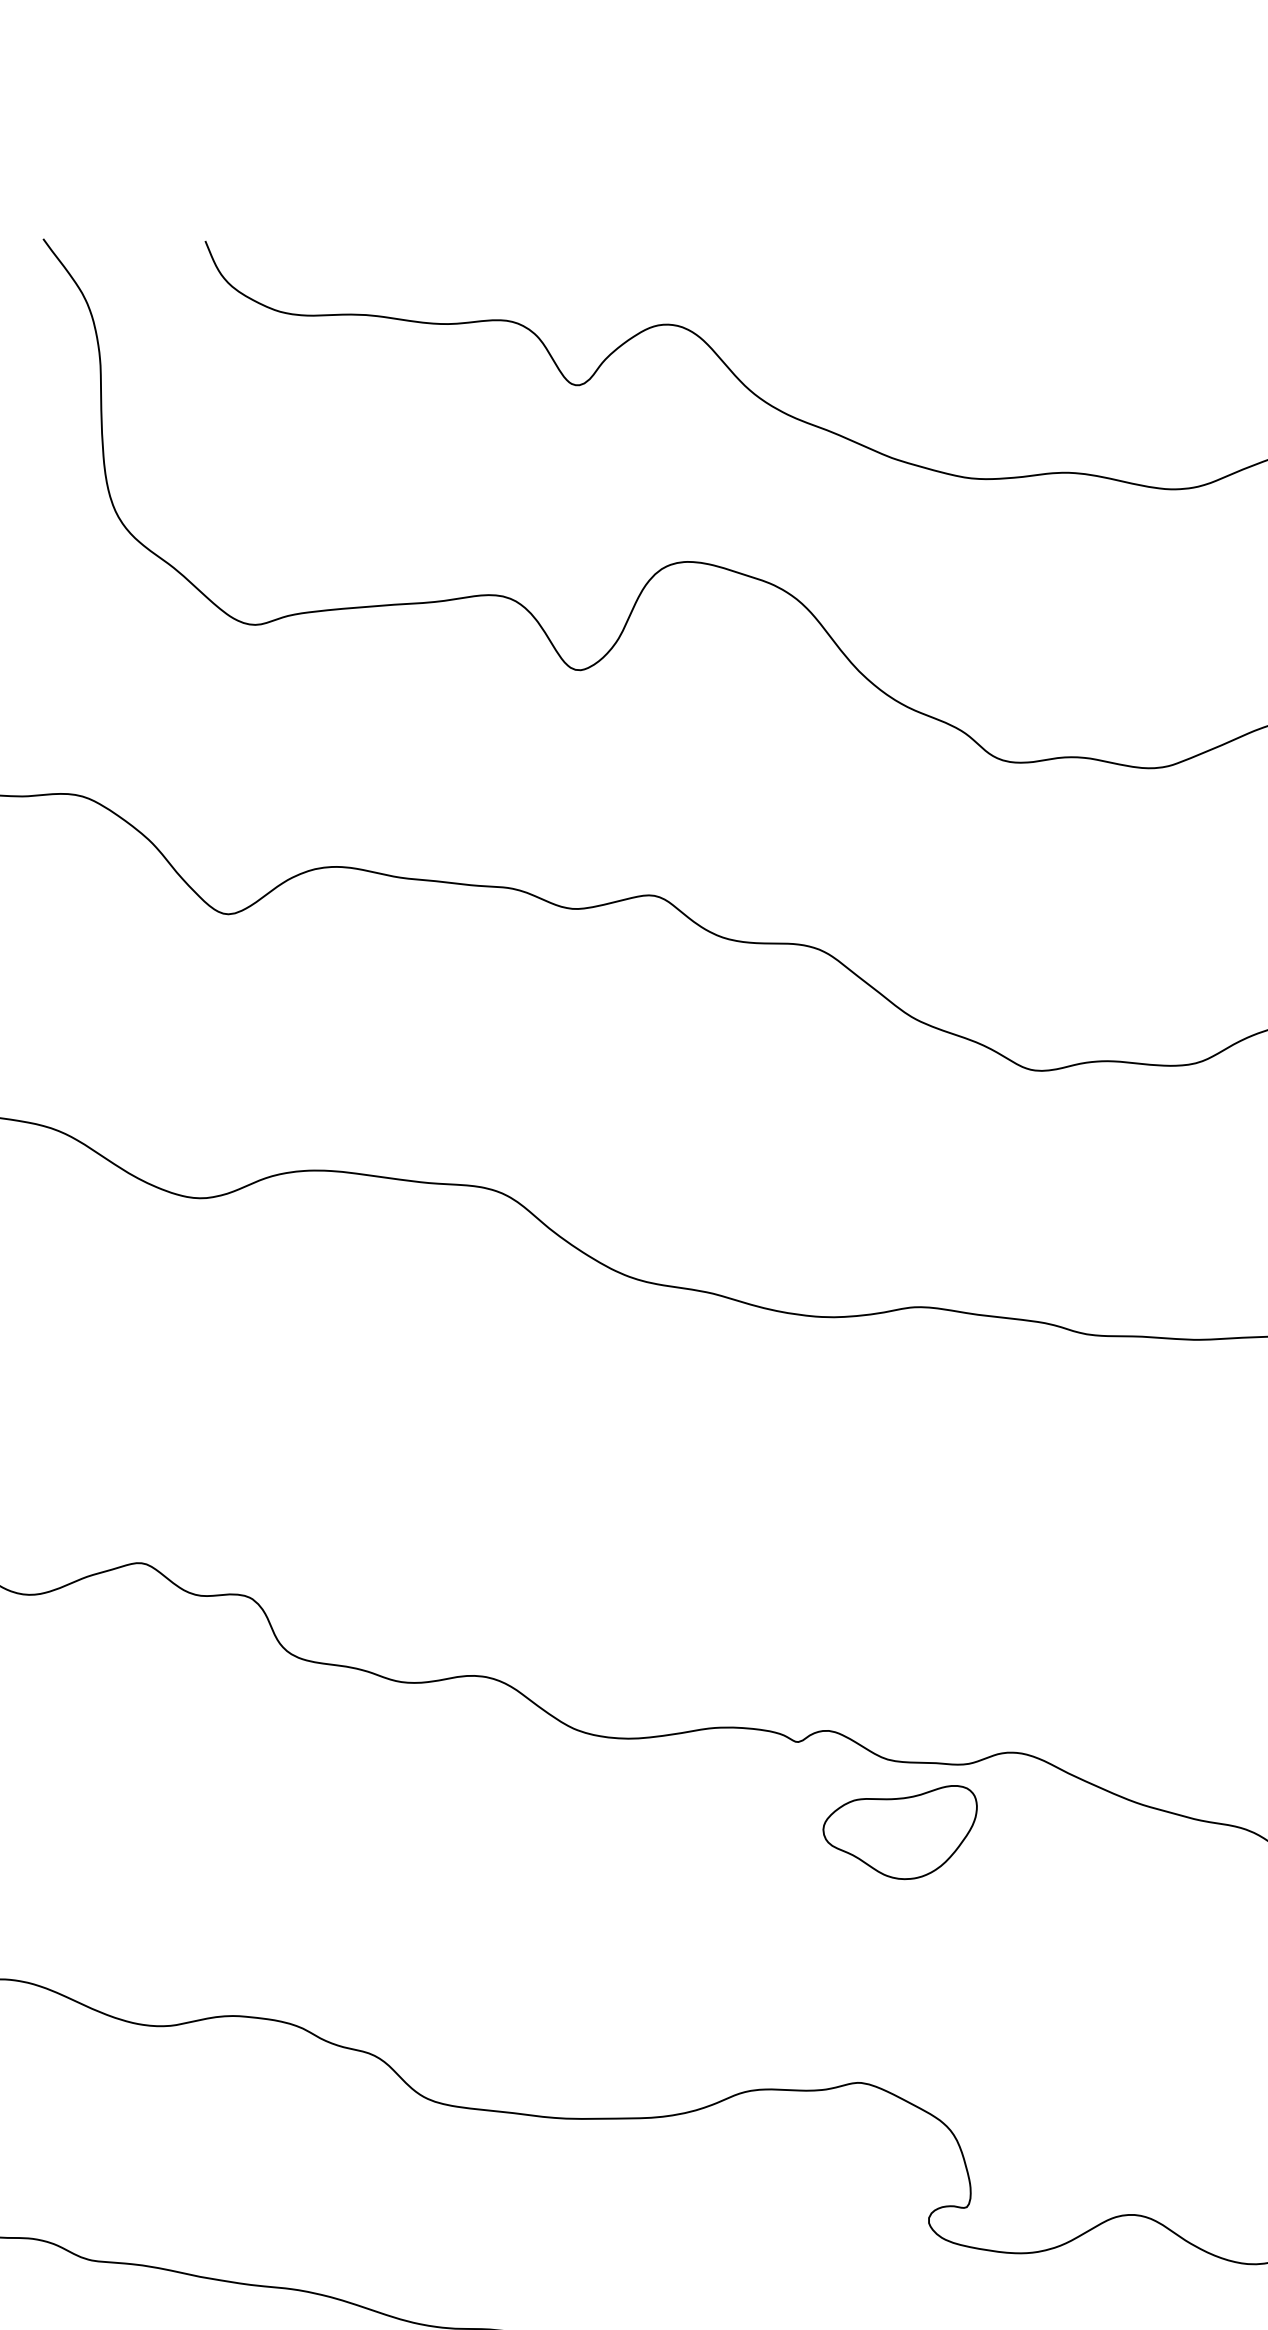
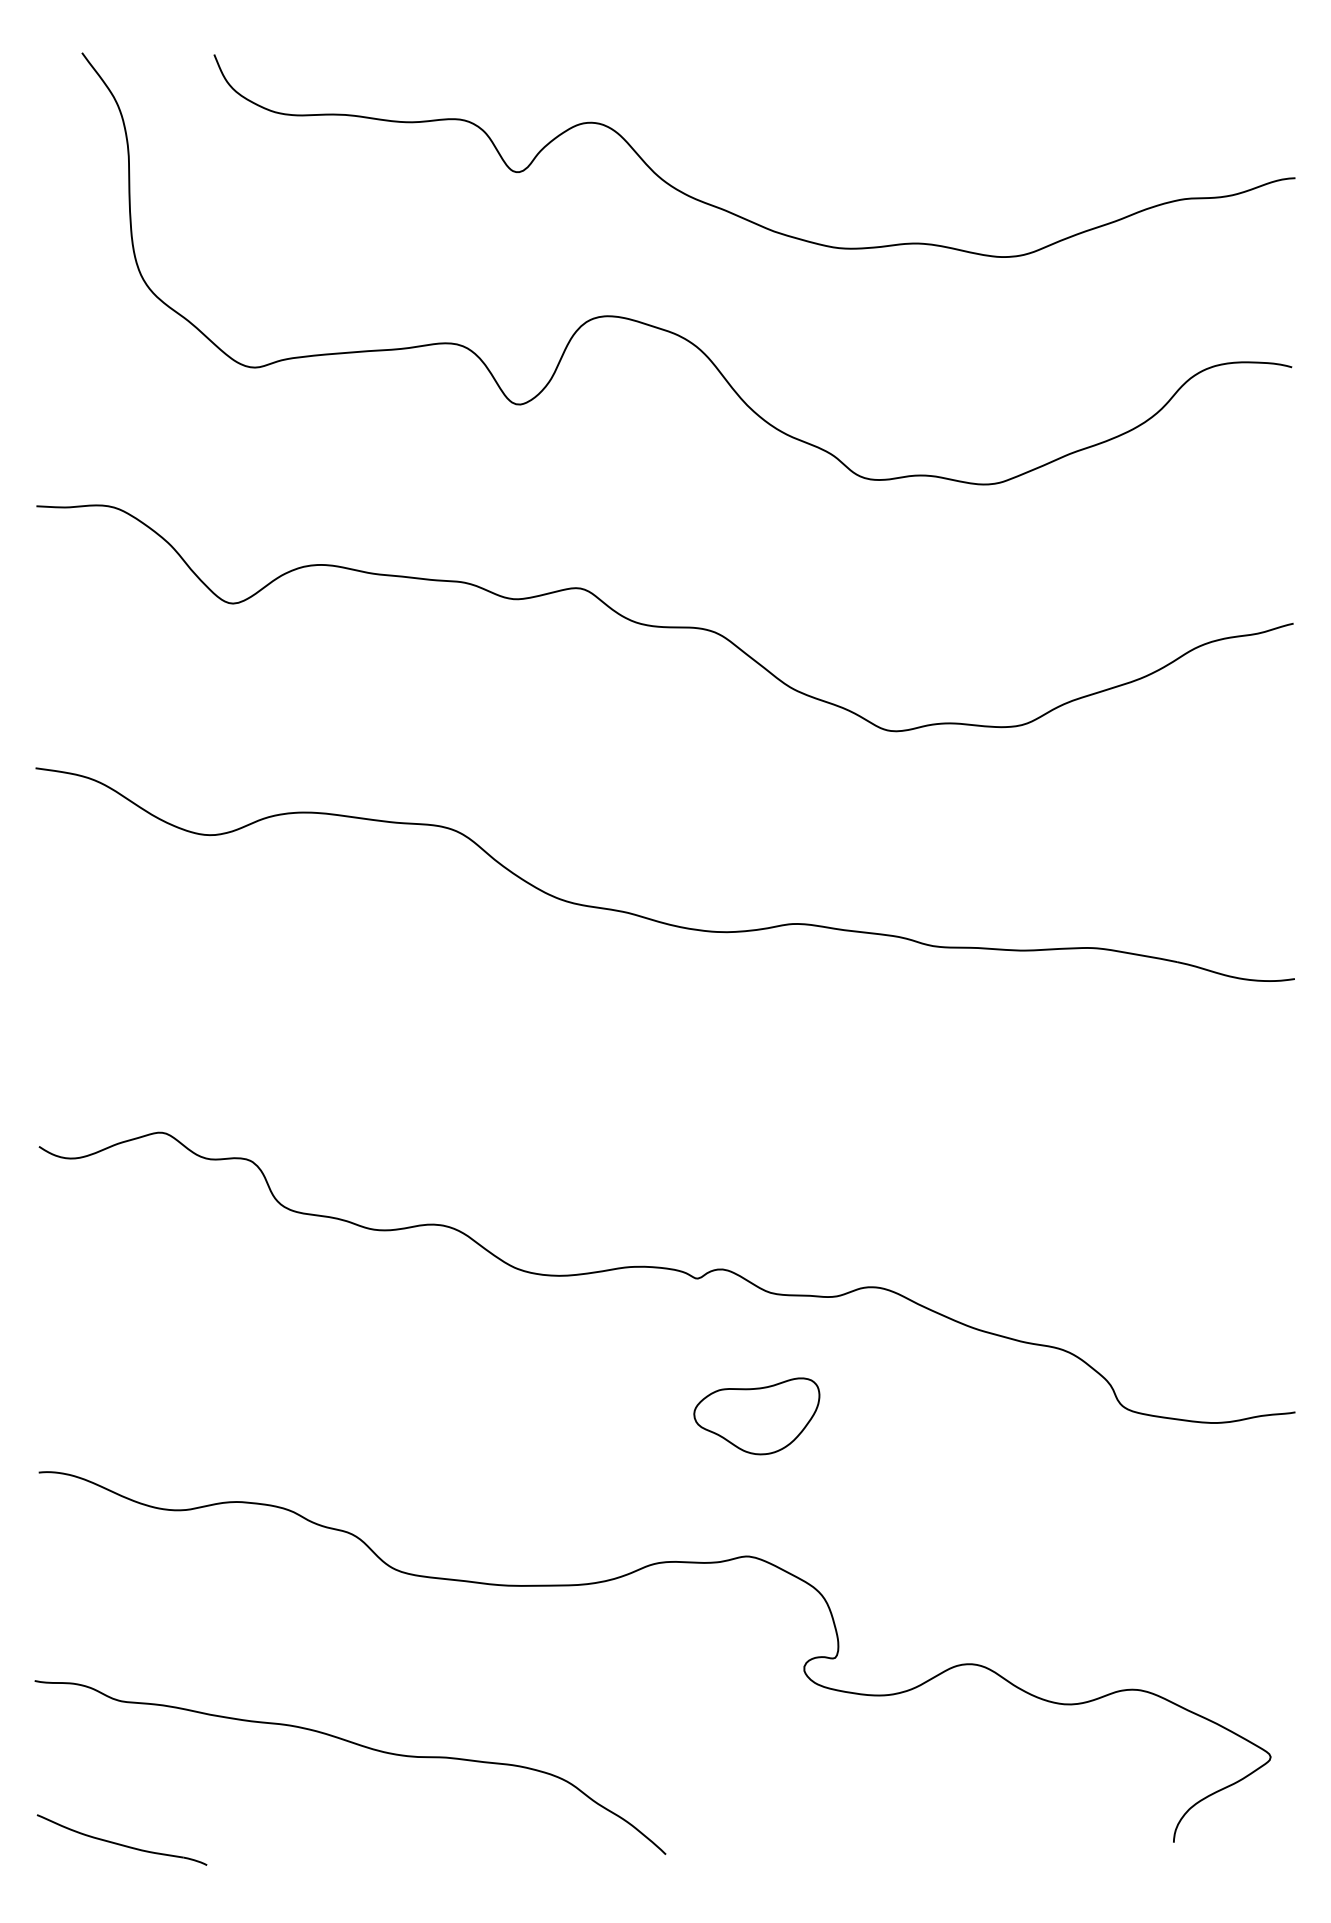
part: (899, 1832) -> (756, 1416), moved

